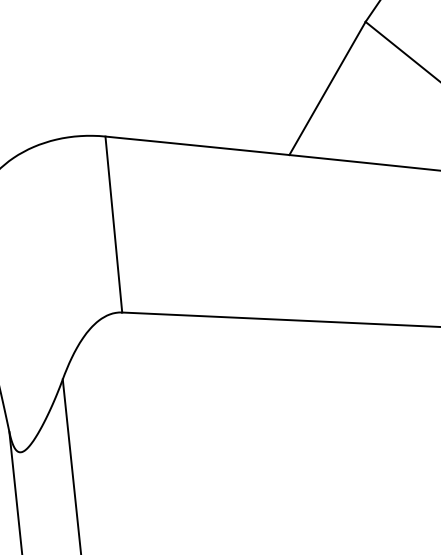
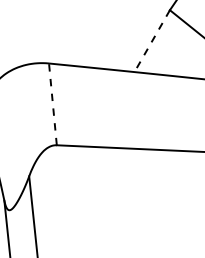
line: (328, 89) -> (152, 41), solid -> dashed
line: (112, 222) -> (52, 103), solid -> dashed

